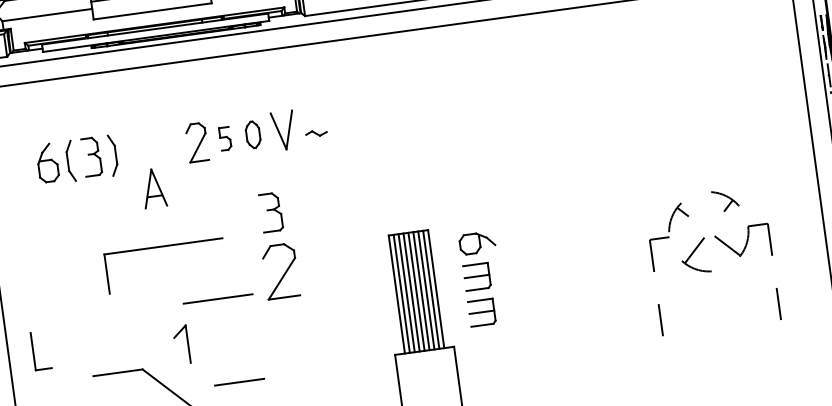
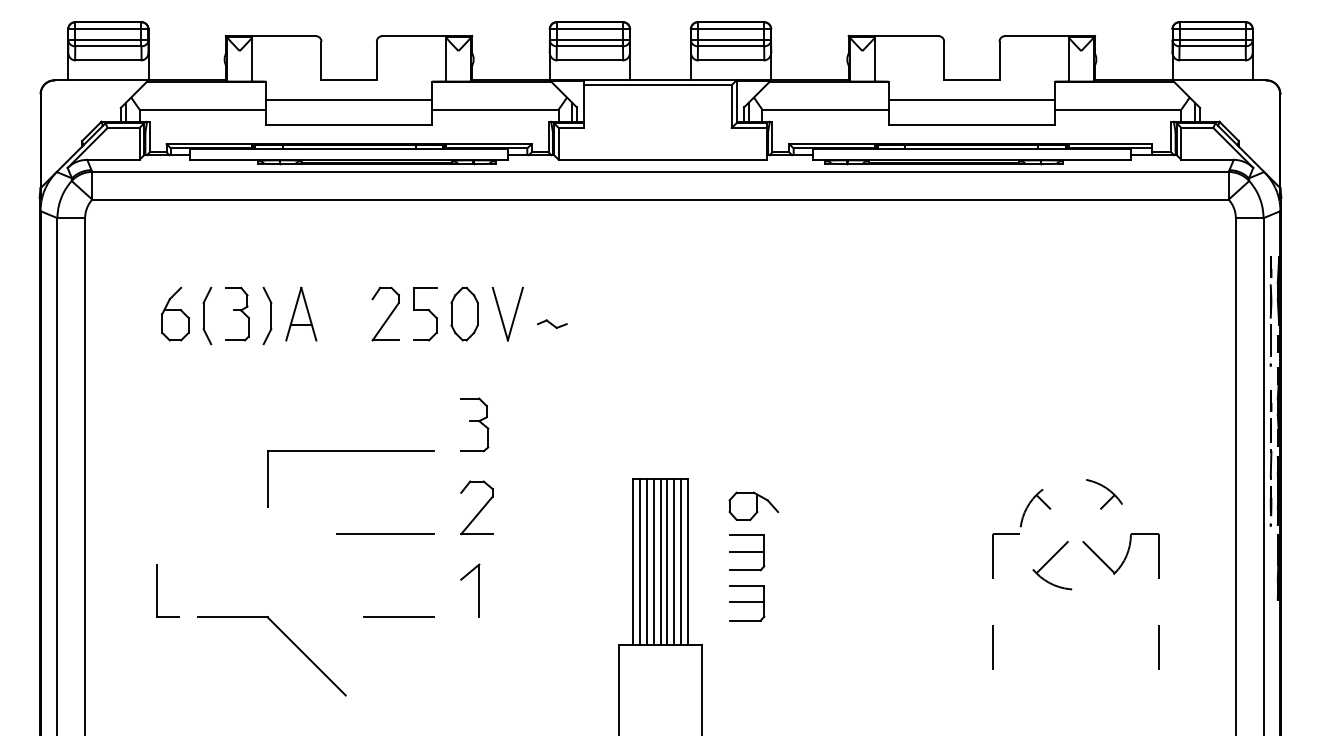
part: (253, 134) -> (464, 313), size x1.43
part: (225, 138) -> (425, 314), size x1.67
part: (153, 187) -> (301, 313), moved
part: (163, 246) -> (350, 451), moved
part: (280, 271) -> (476, 507), size x0.71
part: (187, 343) -> (478, 590), moved
part: (33, 351) -> (157, 590), moved
line: (239, 381) -> (398, 616), moved

